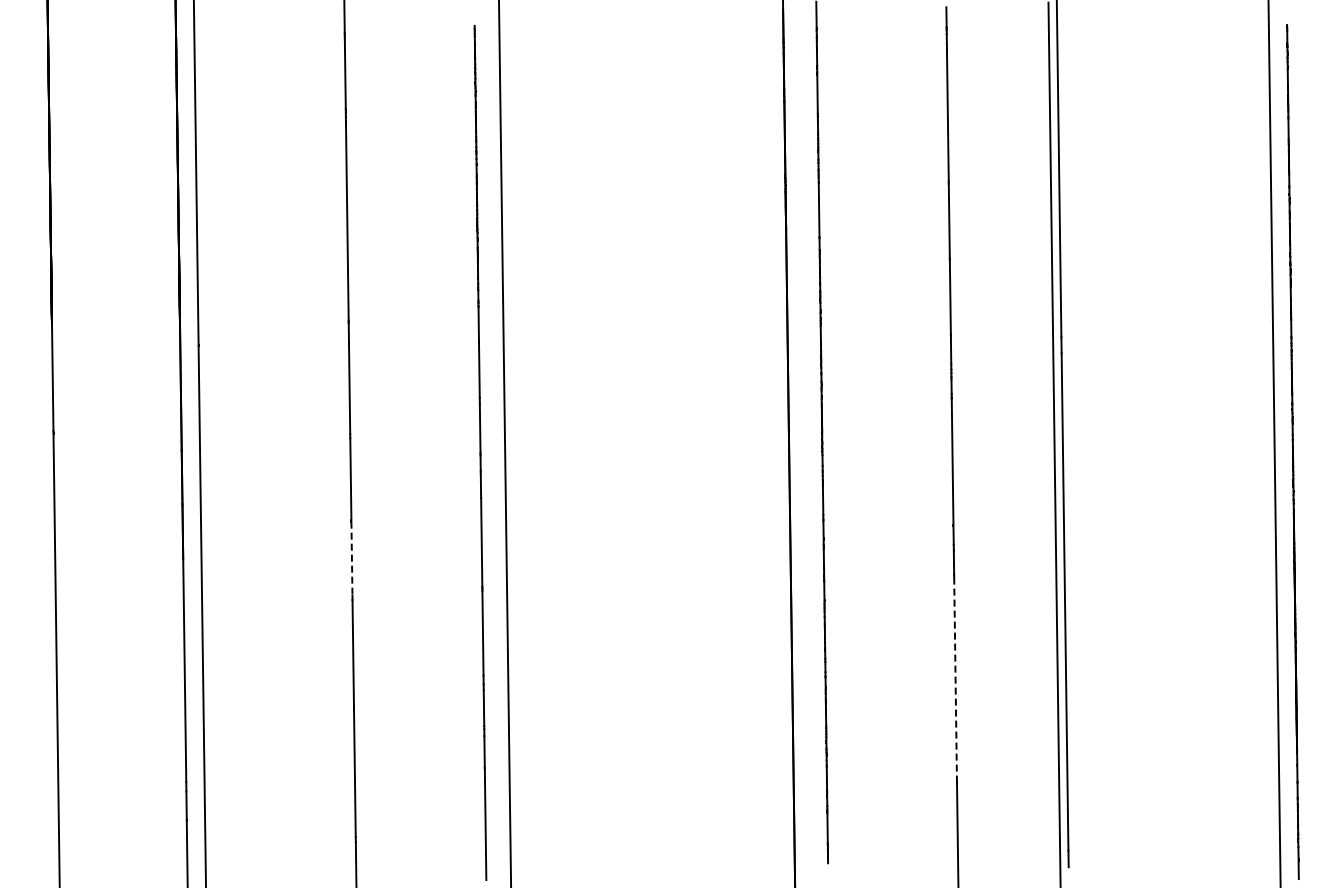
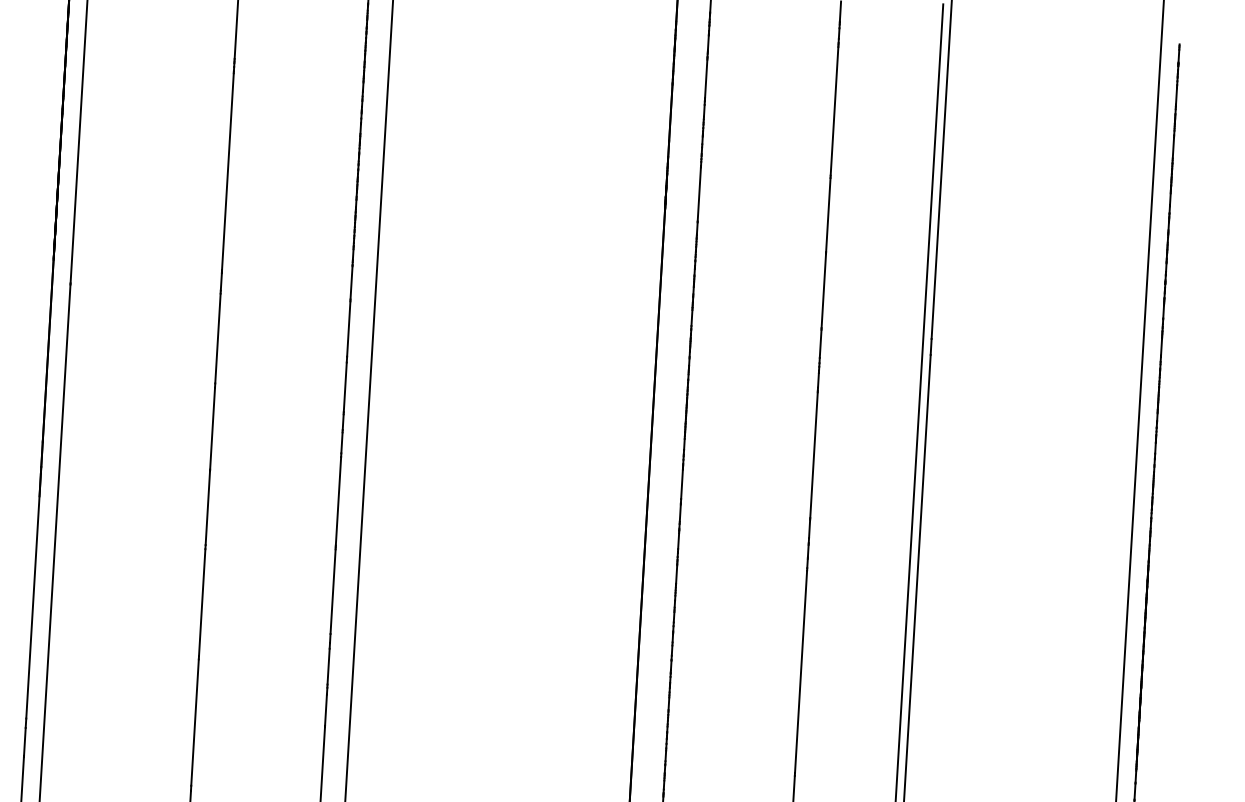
line: (351, 559) -> (207, 508), dashed -> solid
line: (955, 679) -> (800, 672), dashed -> solid

